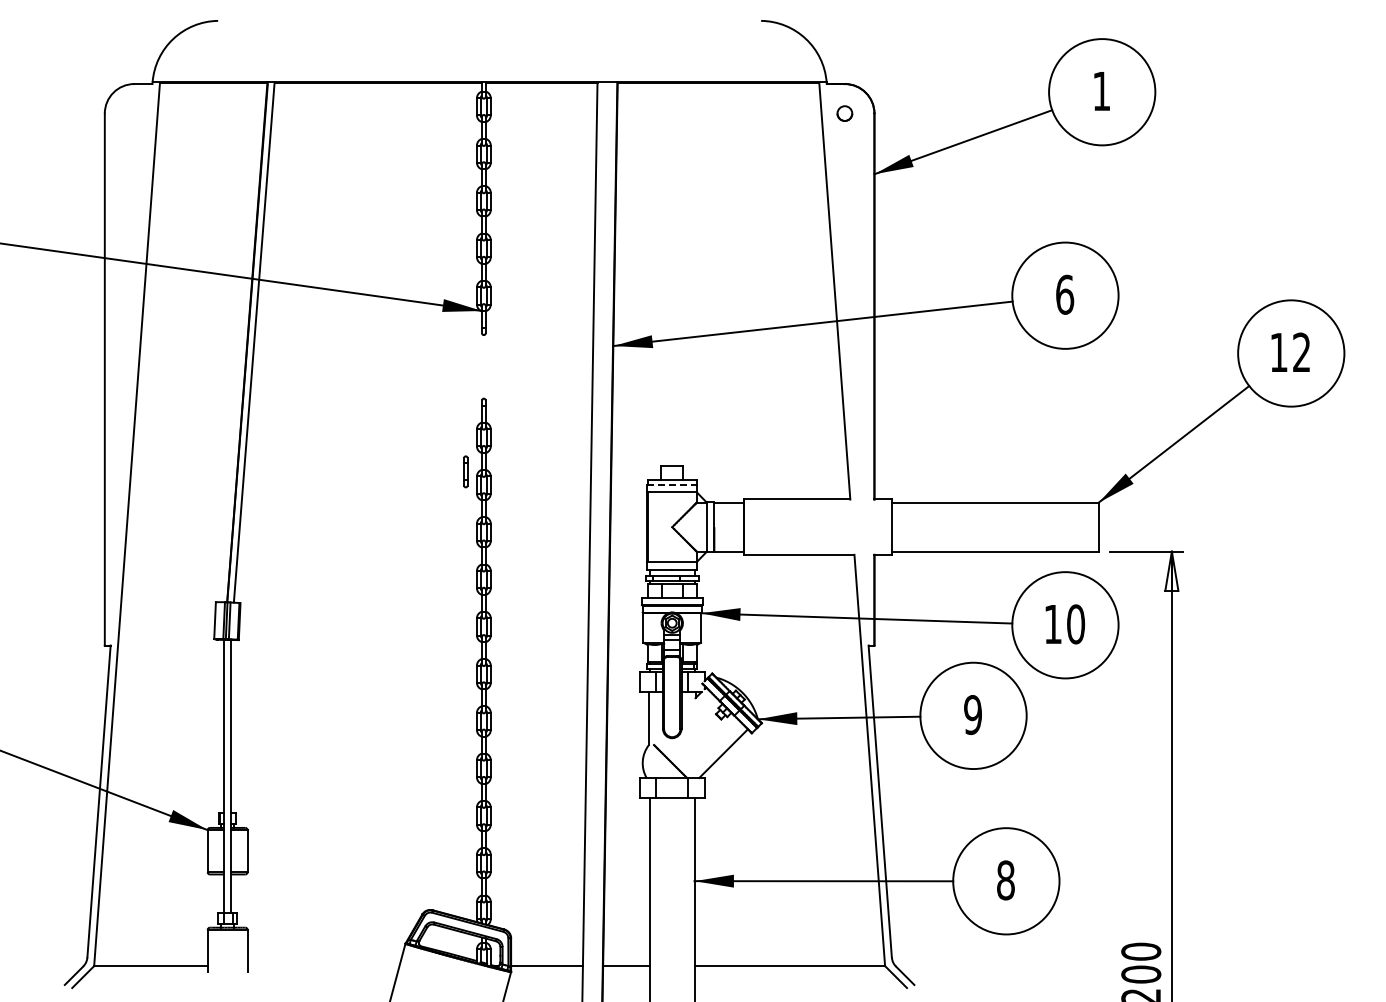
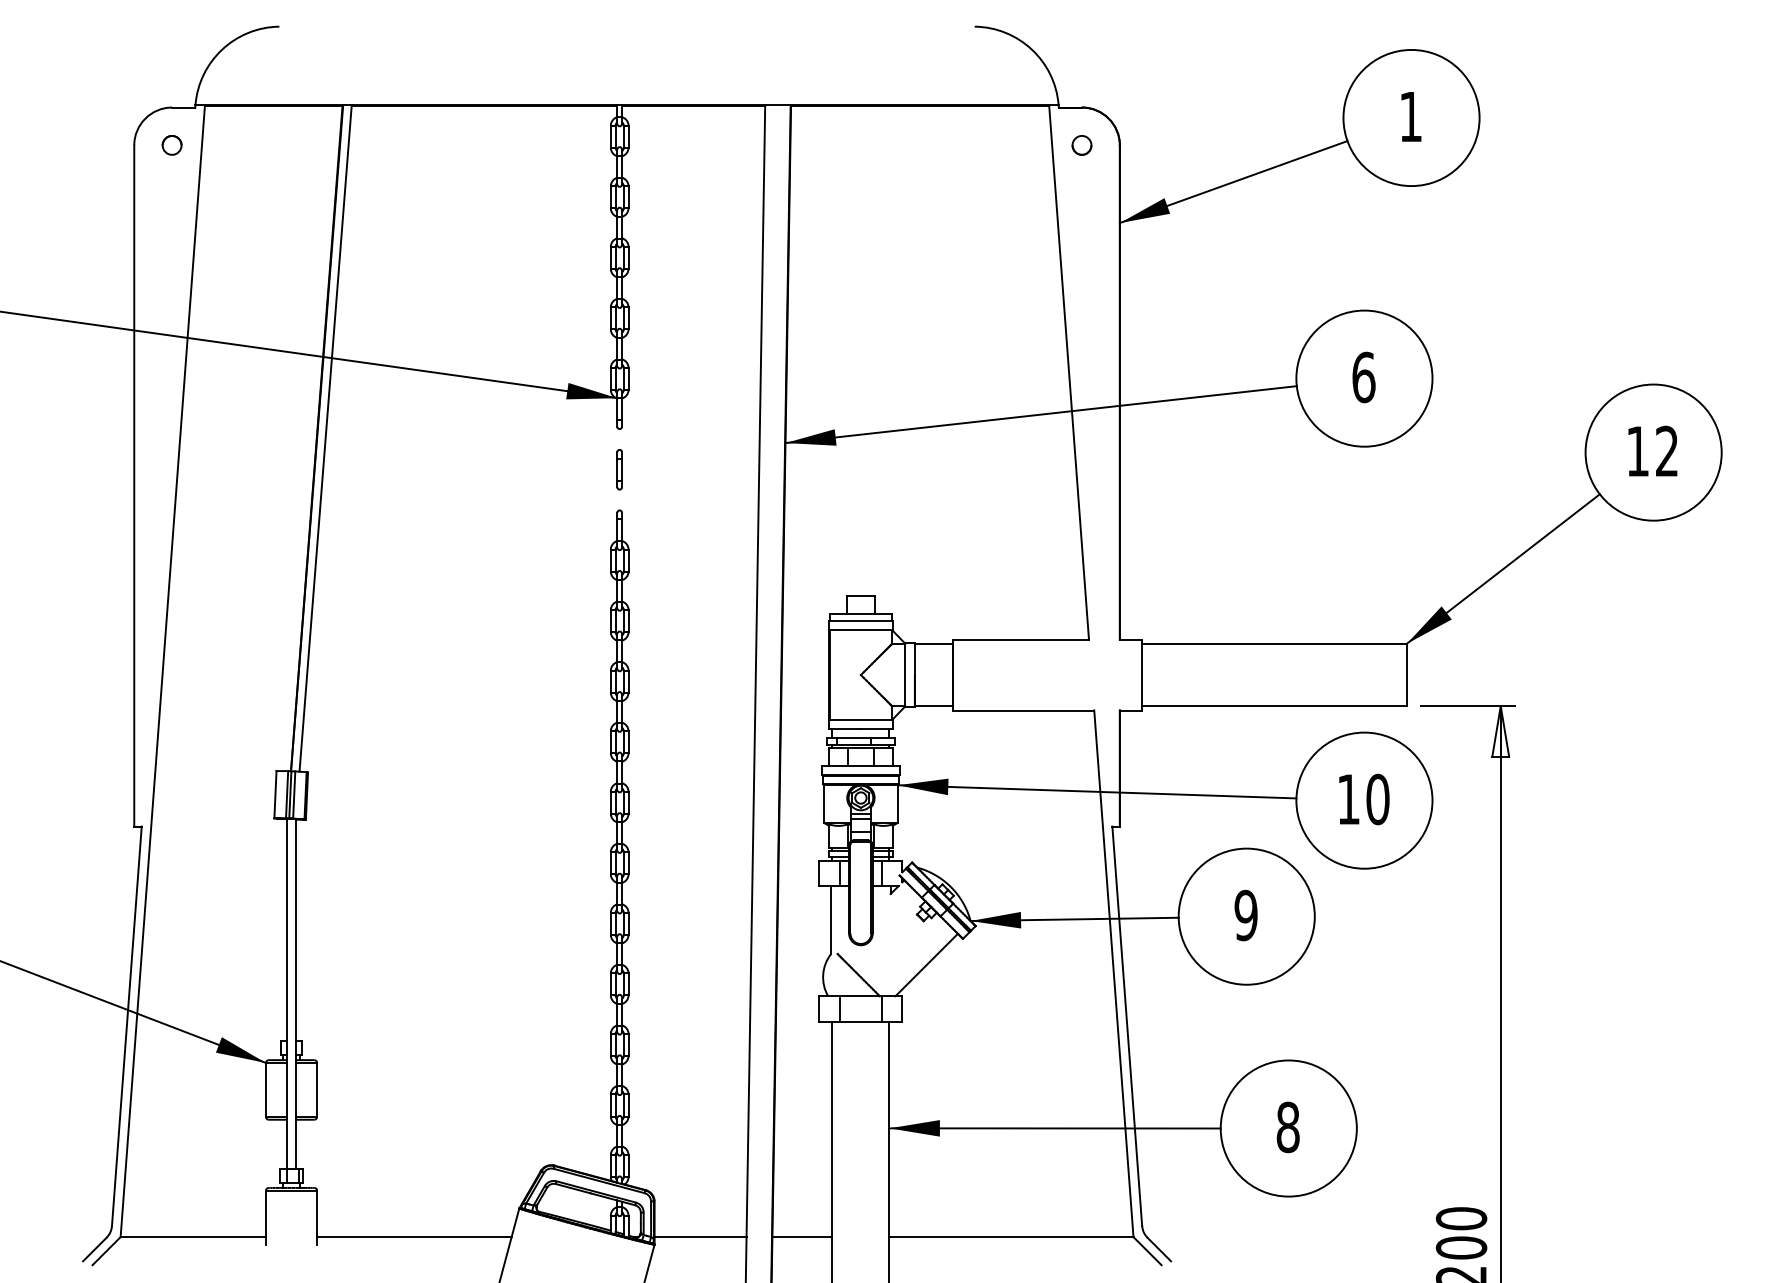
circle: (134, 113) -> (172, 145), added
part: (465, 471) -> (619, 469), moved
line: (672, 484) -> (861, 620), dashed -> solid
line: (323, 966) -> (414, 1237), added

